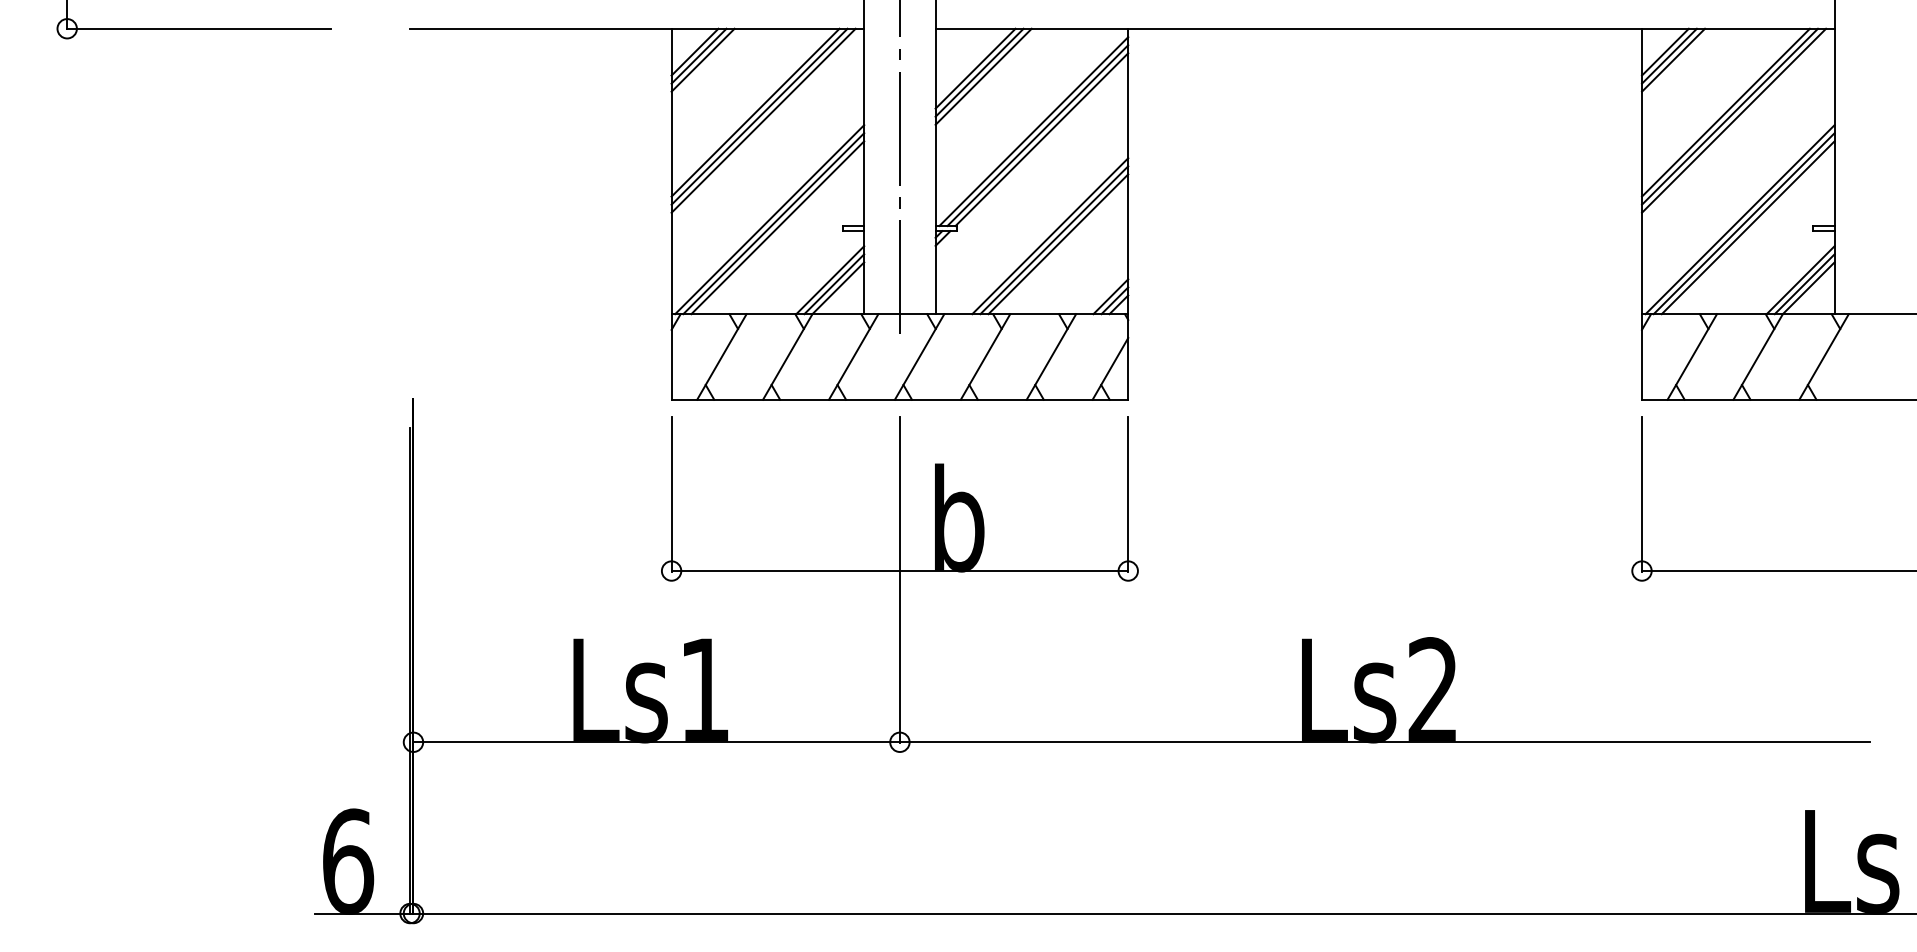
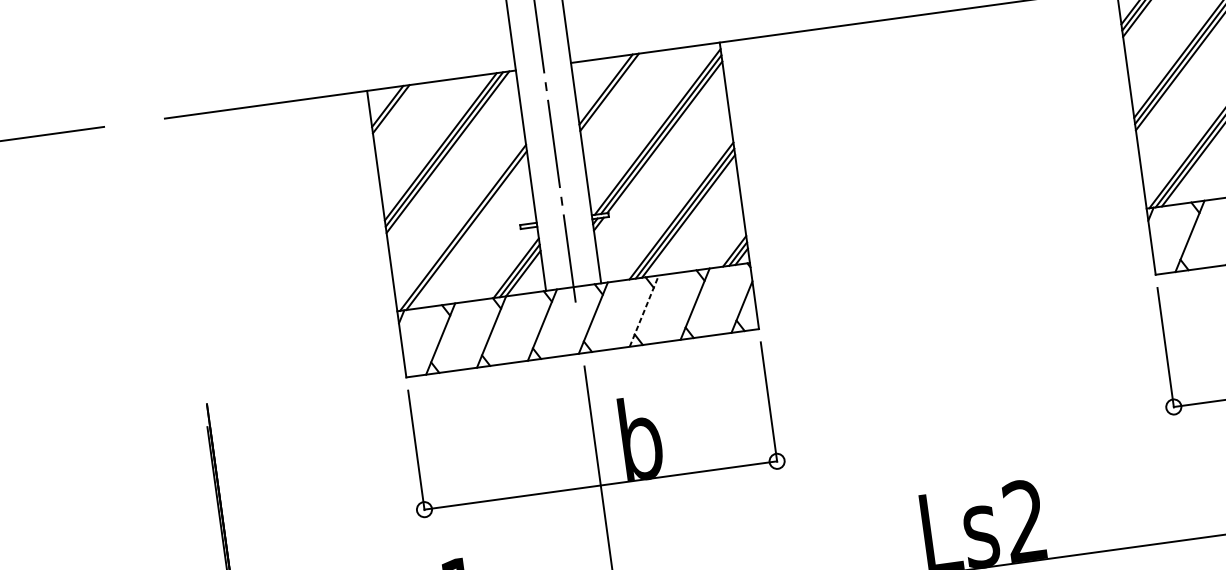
line: (702, 59) -> (394, 111), removed
line: (983, 76) -> (613, 94), removed
line: (777, 227) -> (469, 233), removed
line: (985, 356) -> (644, 310), solid -> dashed

